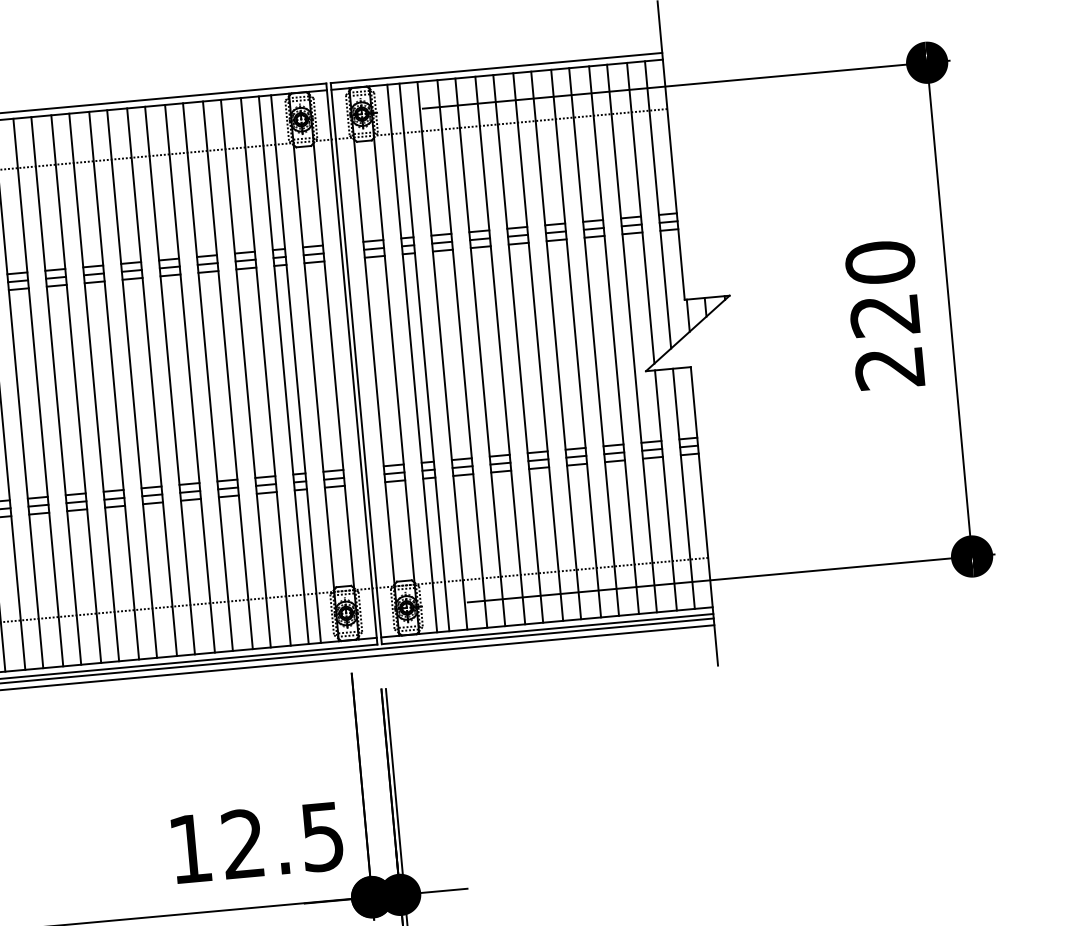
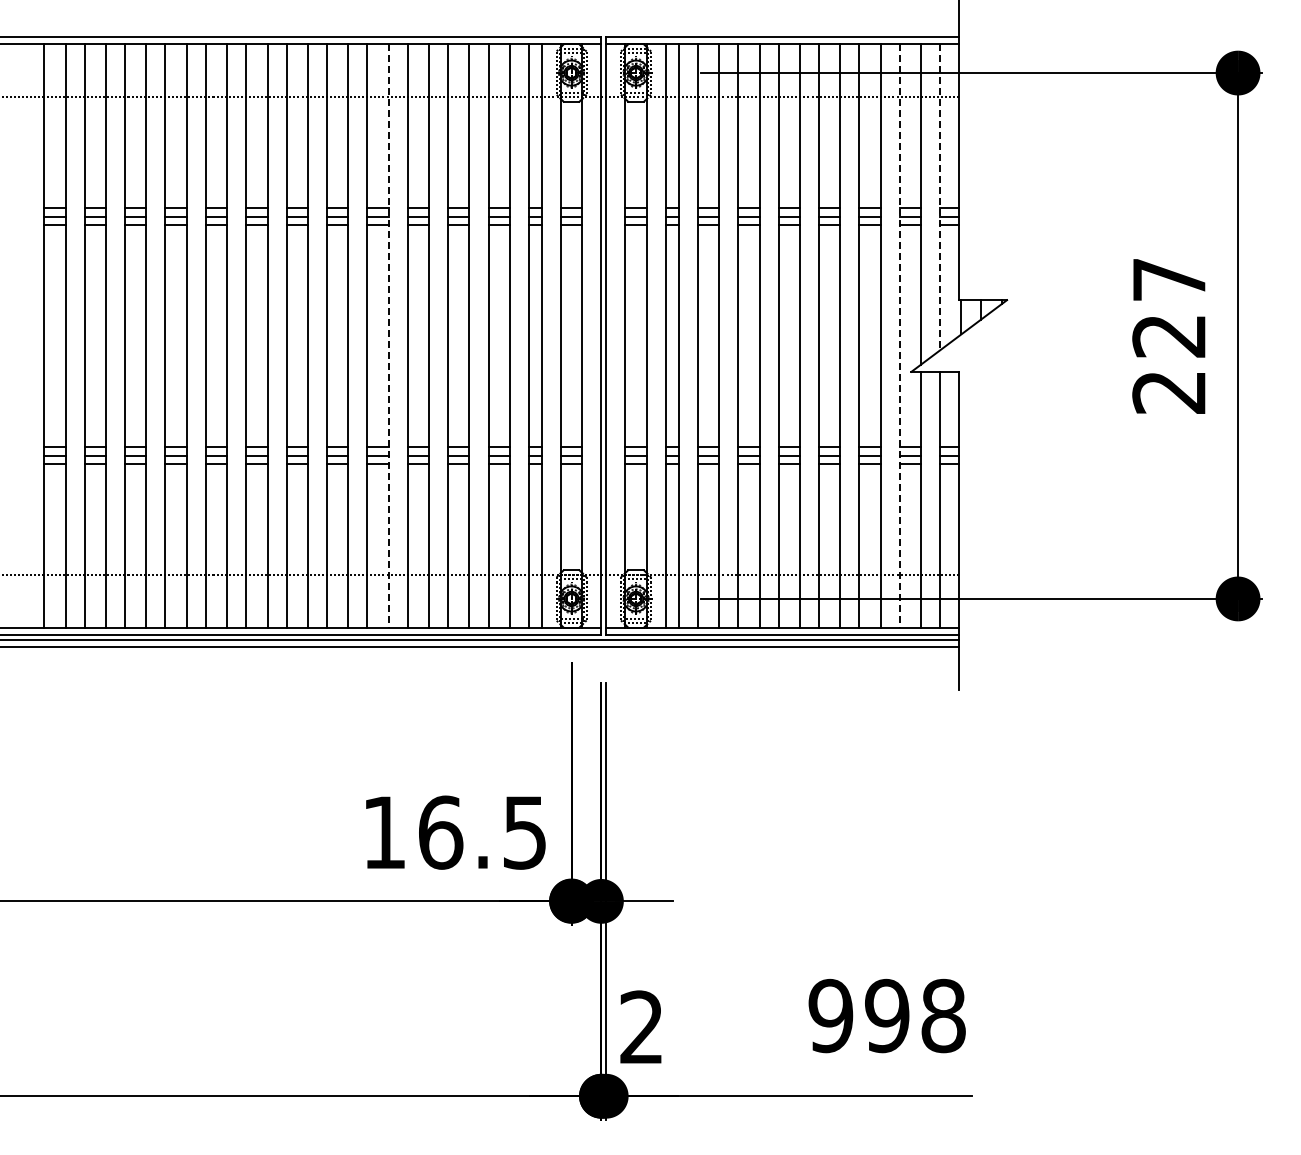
line: (658, 205) -> (940, 197), solid -> dashed
text: (880, 262) -> (1169, 279), 220 -> 227
line: (631, 339) -> (899, 336), solid -> dashed
line: (151, 382) -> (388, 336), solid -> dashed
text: (244, 843) -> (441, 832), 12.5 -> 16.5

